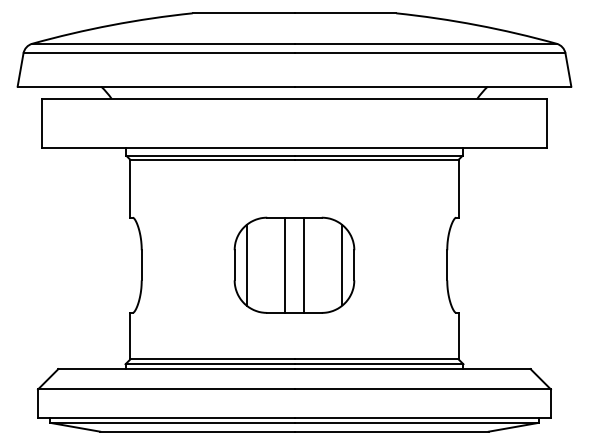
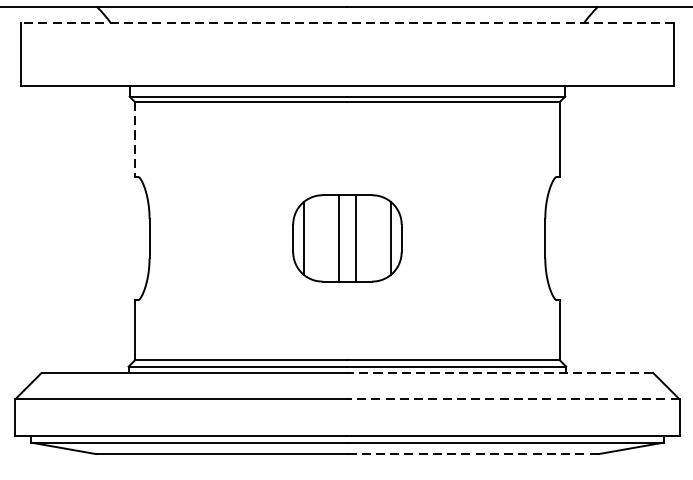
line: (293, 98) -> (346, 22), solid -> dashed
line: (130, 188) -> (135, 139), solid -> dashed
part: (294, 264) -> (347, 237), size x0.7
line: (412, 369) -> (500, 373), solid -> dashed
line: (422, 389) -> (513, 399), solid -> dashed
line: (392, 431) -> (474, 453), solid -> dashed

